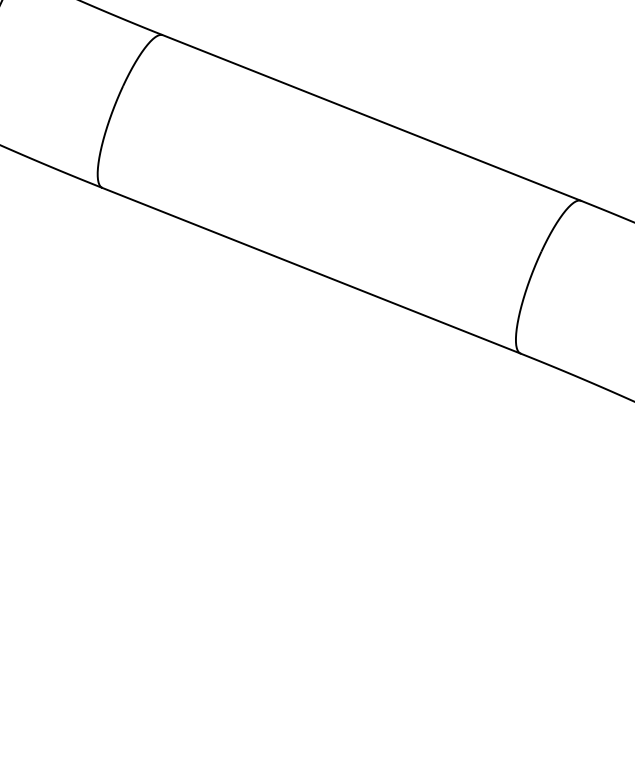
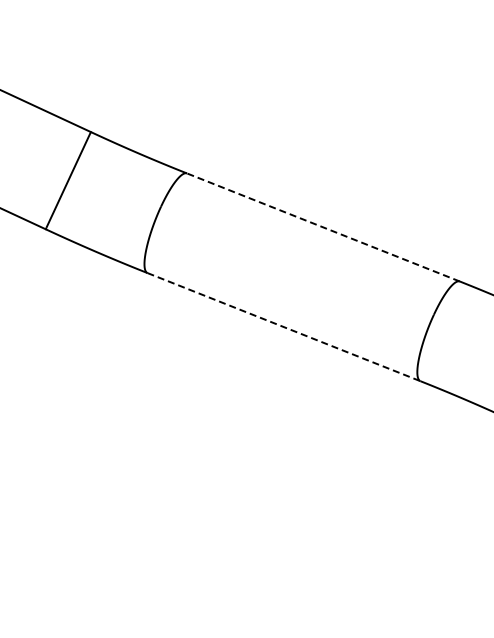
line: (372, 118) -> (323, 227), solid -> dashed
line: (310, 271) -> (283, 327), solid -> dashed

